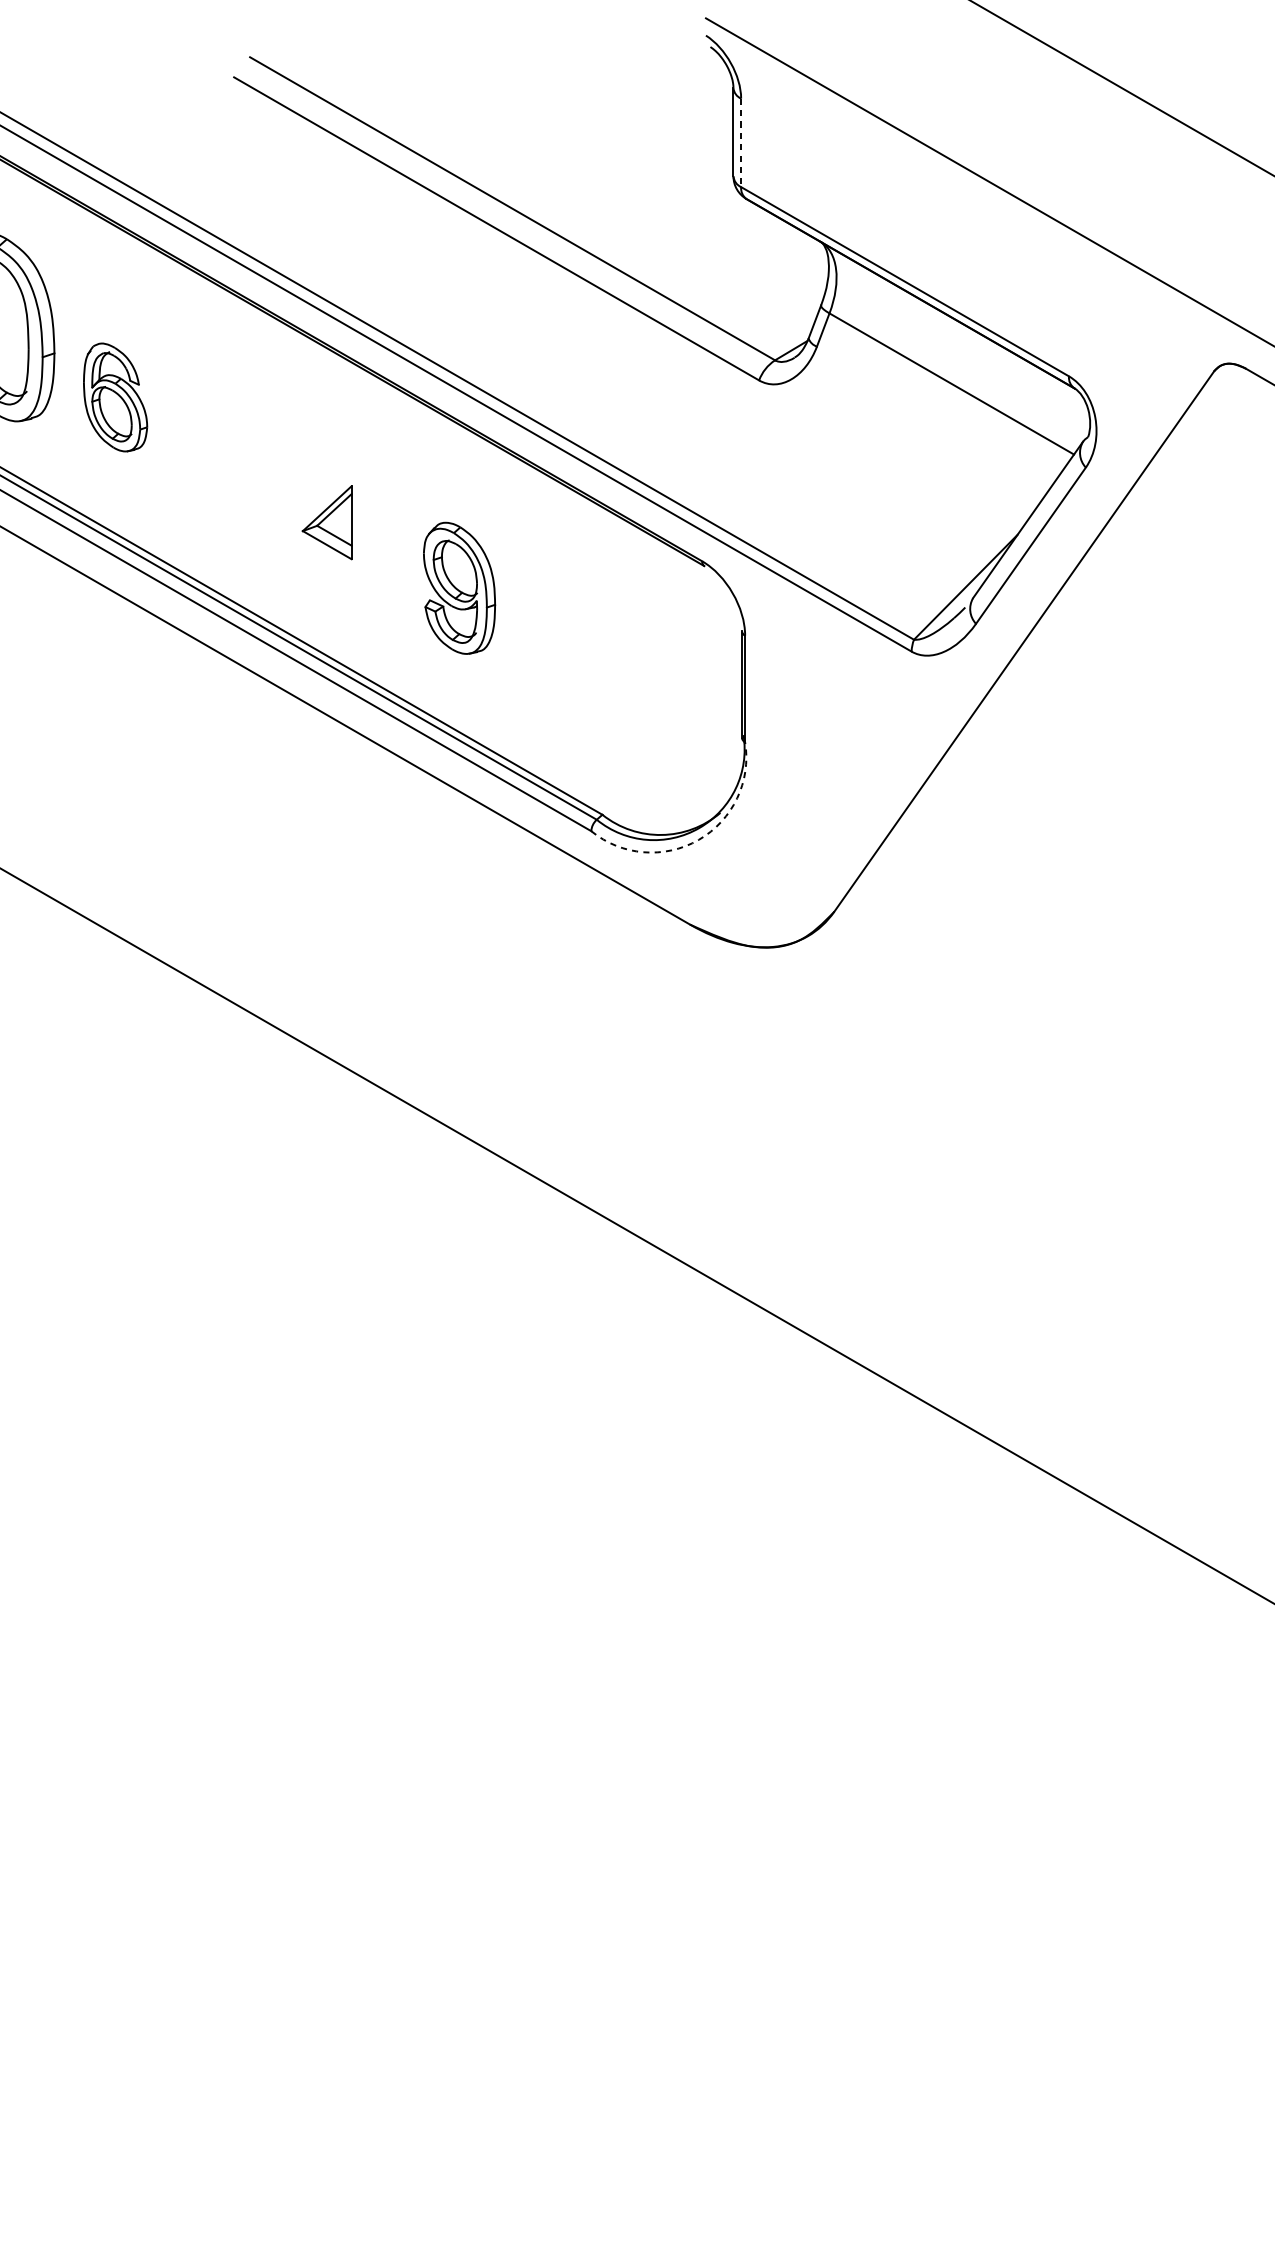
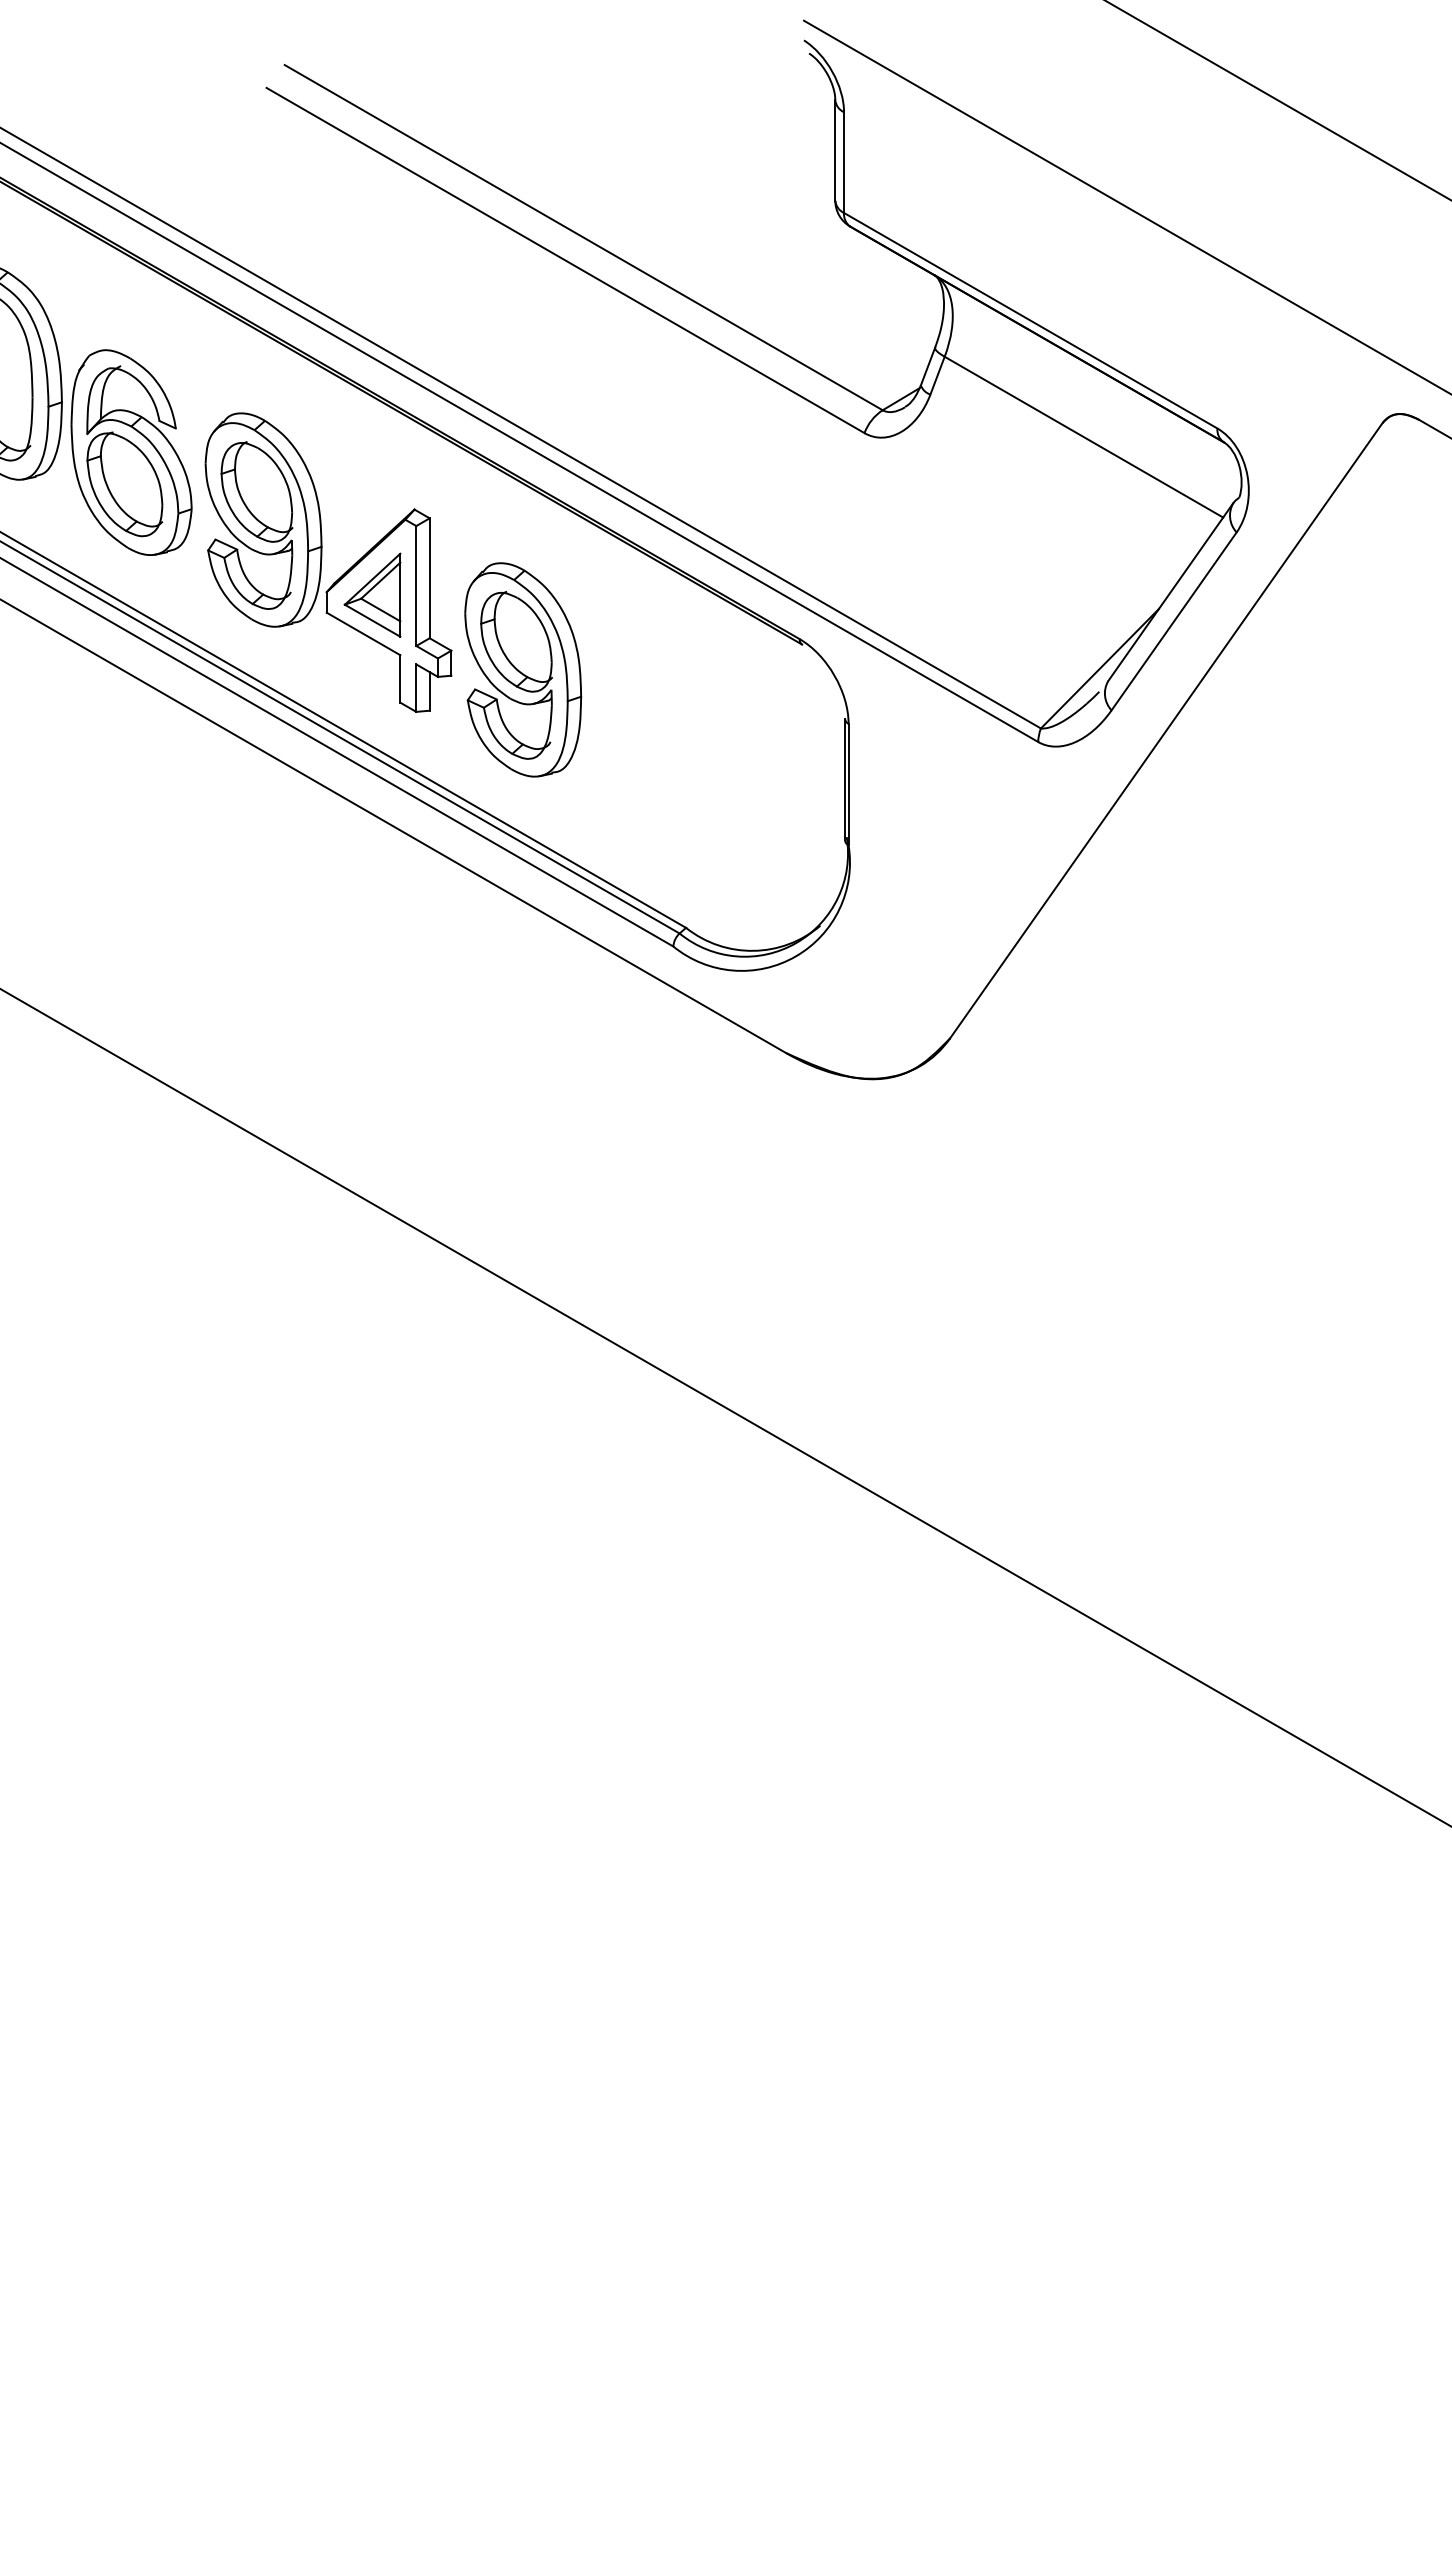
line: (741, 143) -> (844, 163), dashed -> solid
part: (115, 397) -> (131, 452), size x1.67
part: (283, 491) -> (322, 559), added
part: (459, 587) -> (523, 669), size x1.43
arc: (698, 839) -> (795, 956), dashed -> solid

